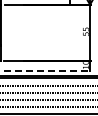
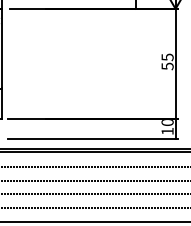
line: (48, 71) -> (94, 139), dashed -> solid

